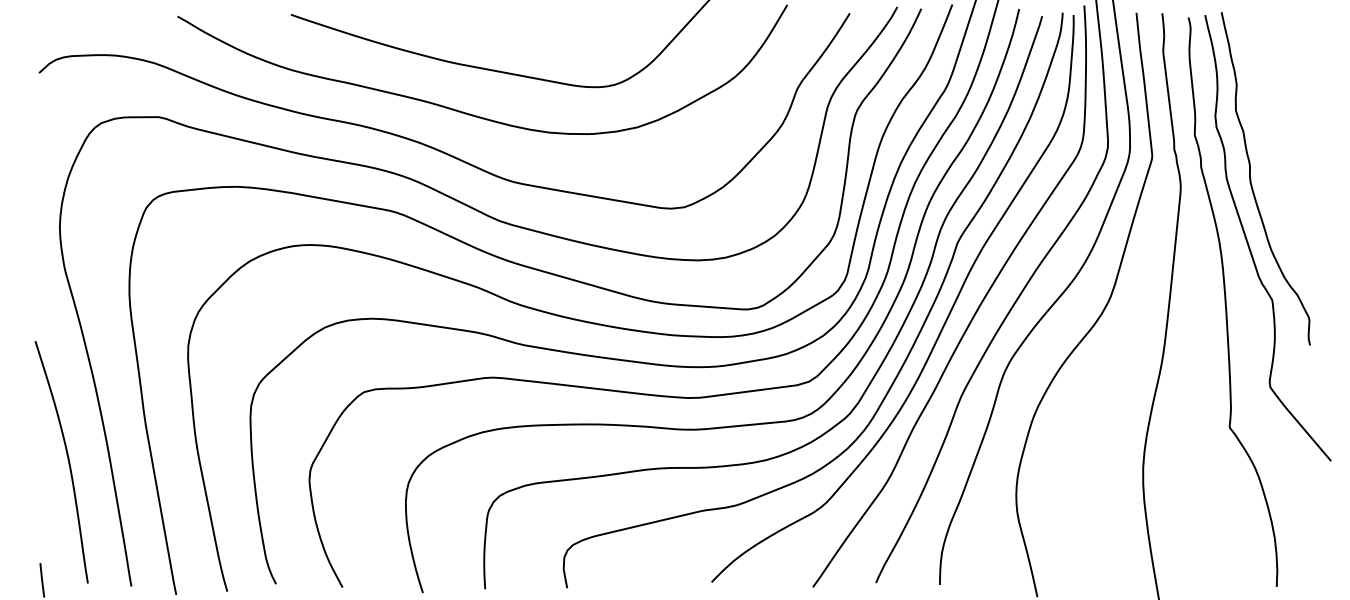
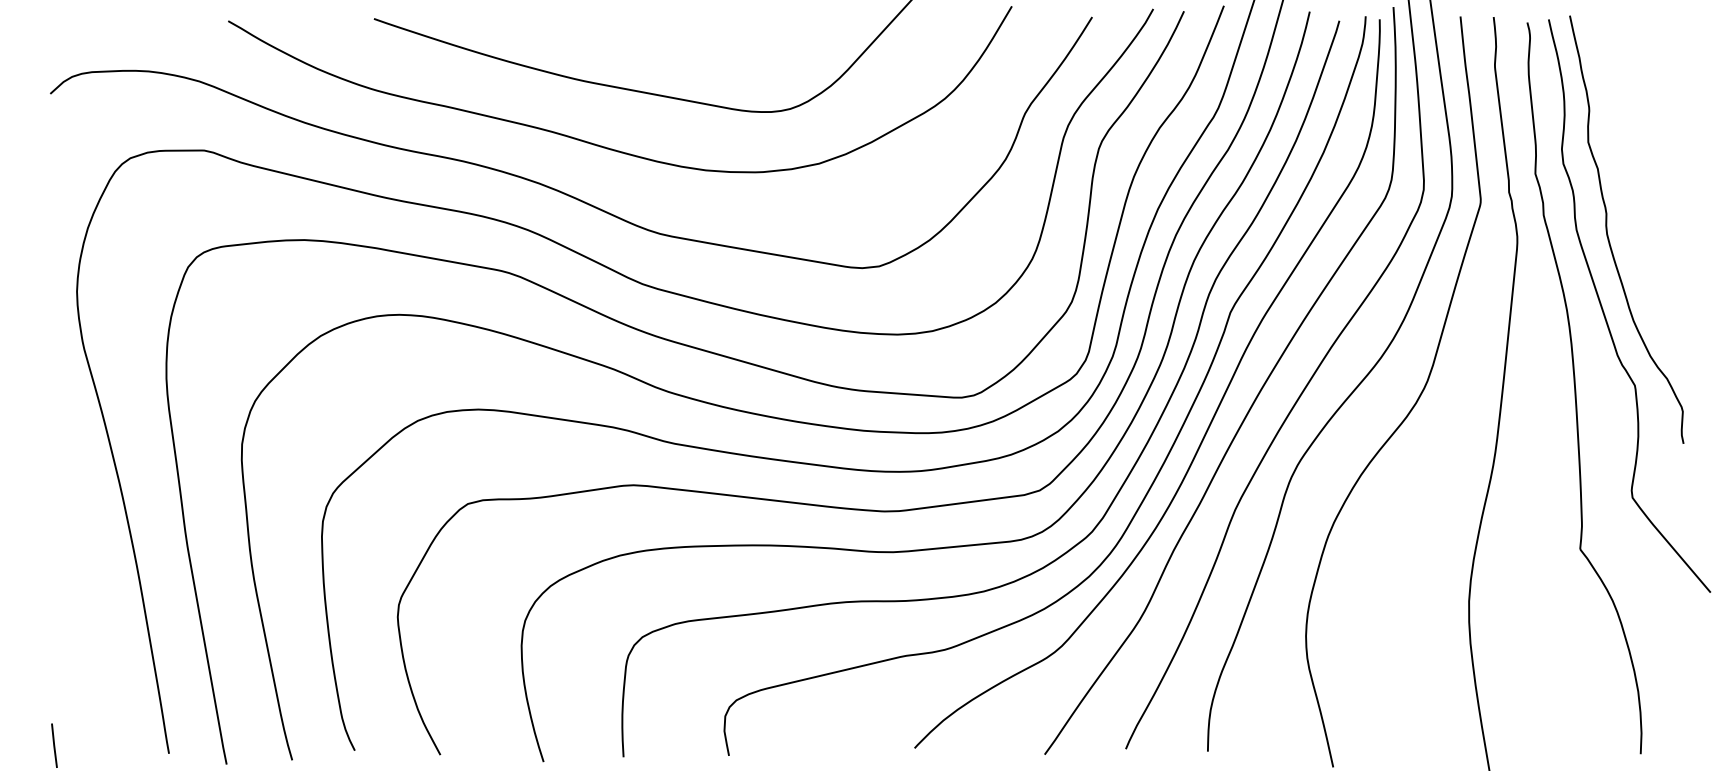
curve: (68, 461) -> (87, 592), removed

